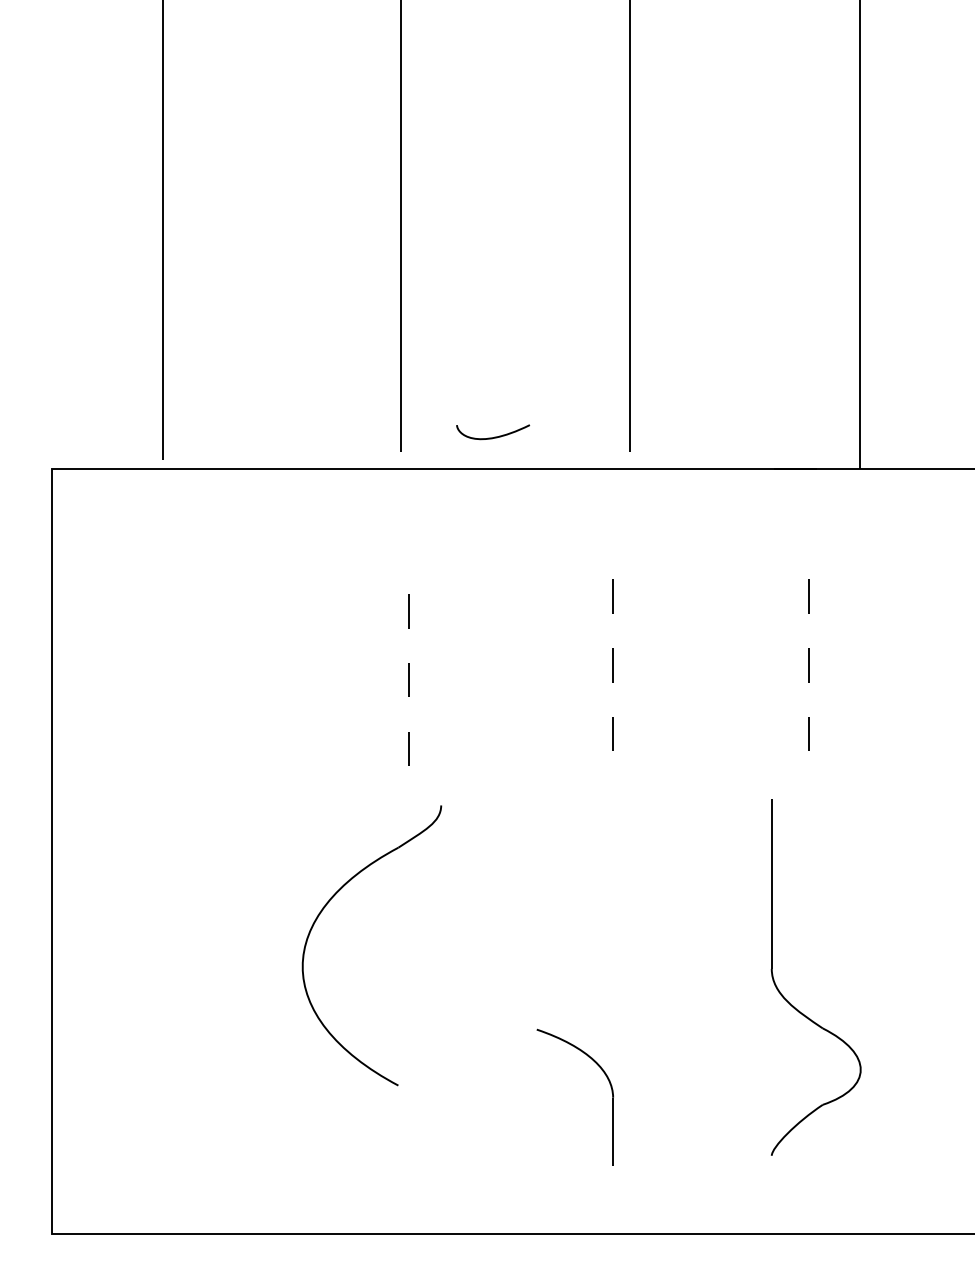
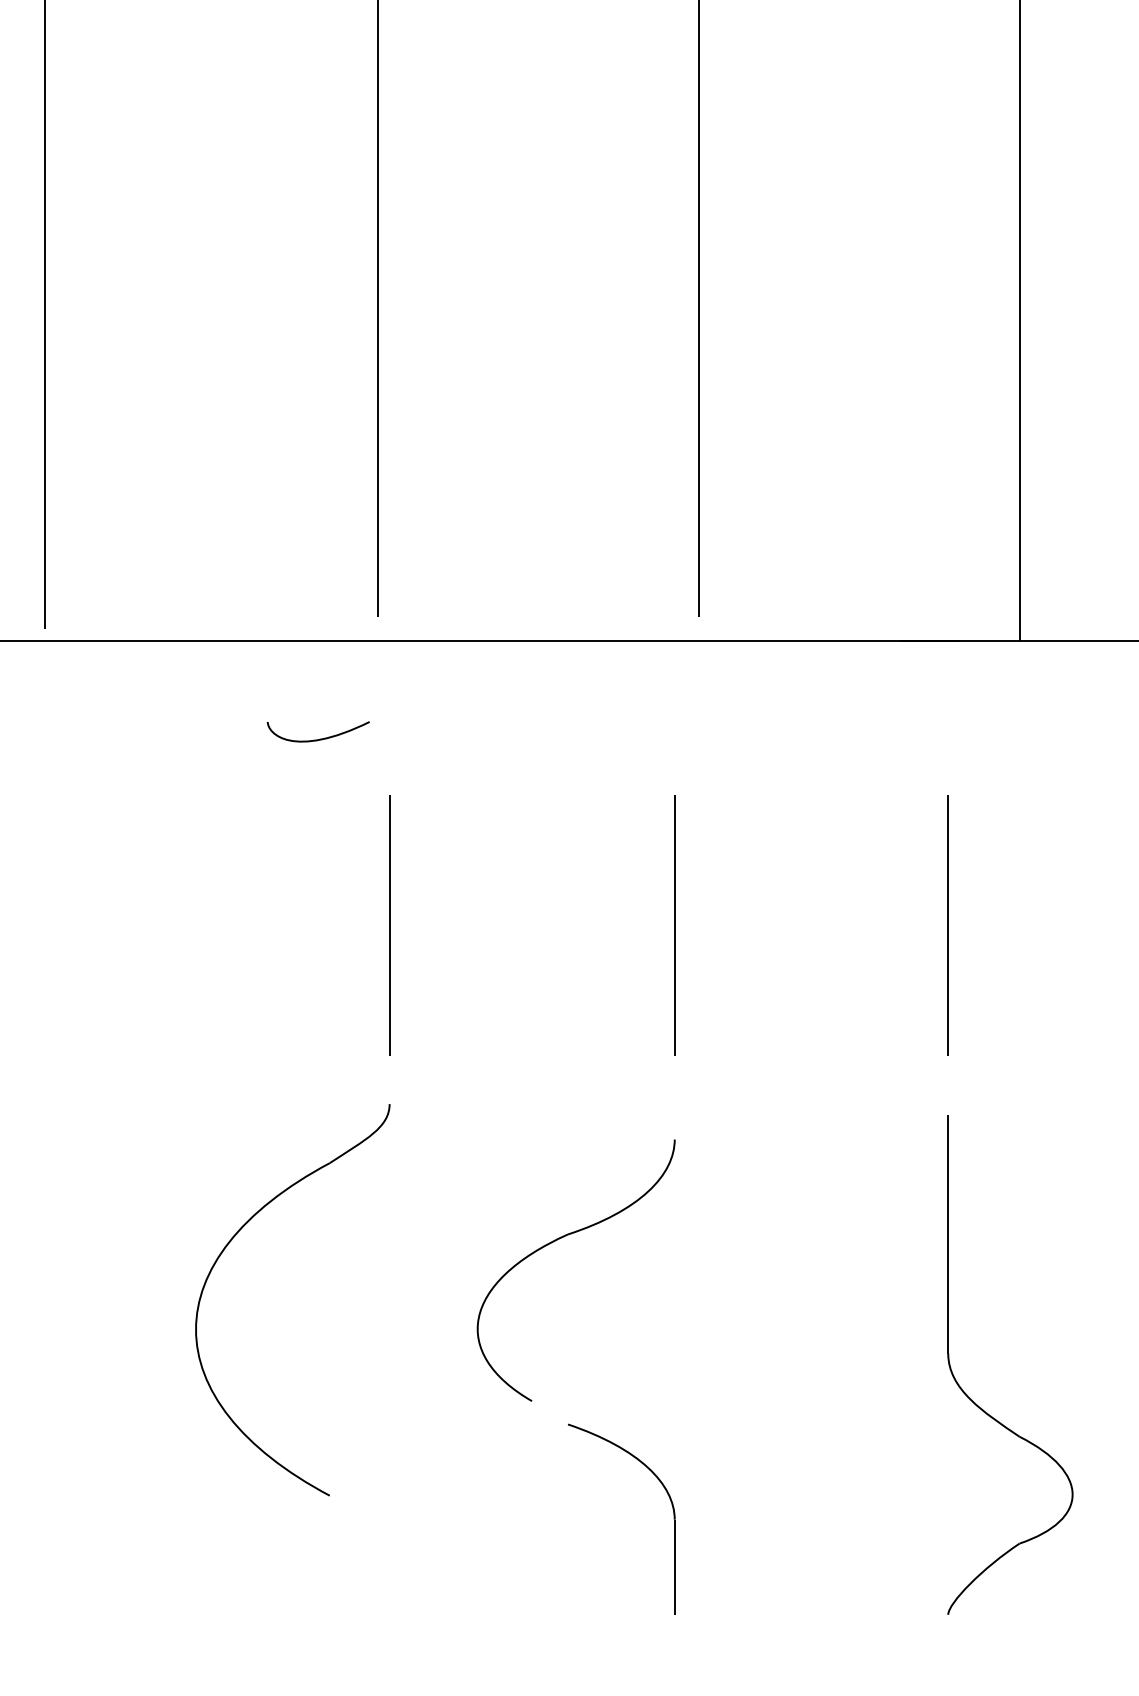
curve: (494, 436) -> (320, 737), moved
line: (409, 672) -> (390, 925), dashed -> solid
line: (613, 673) -> (675, 926), dashed -> solid
line: (808, 673) -> (947, 926), dashed -> solid
part: (531, 897) -> (560, 1239), added
part: (323, 910) -> (225, 1250), moved
part: (793, 1005) -> (978, 1404), moved

